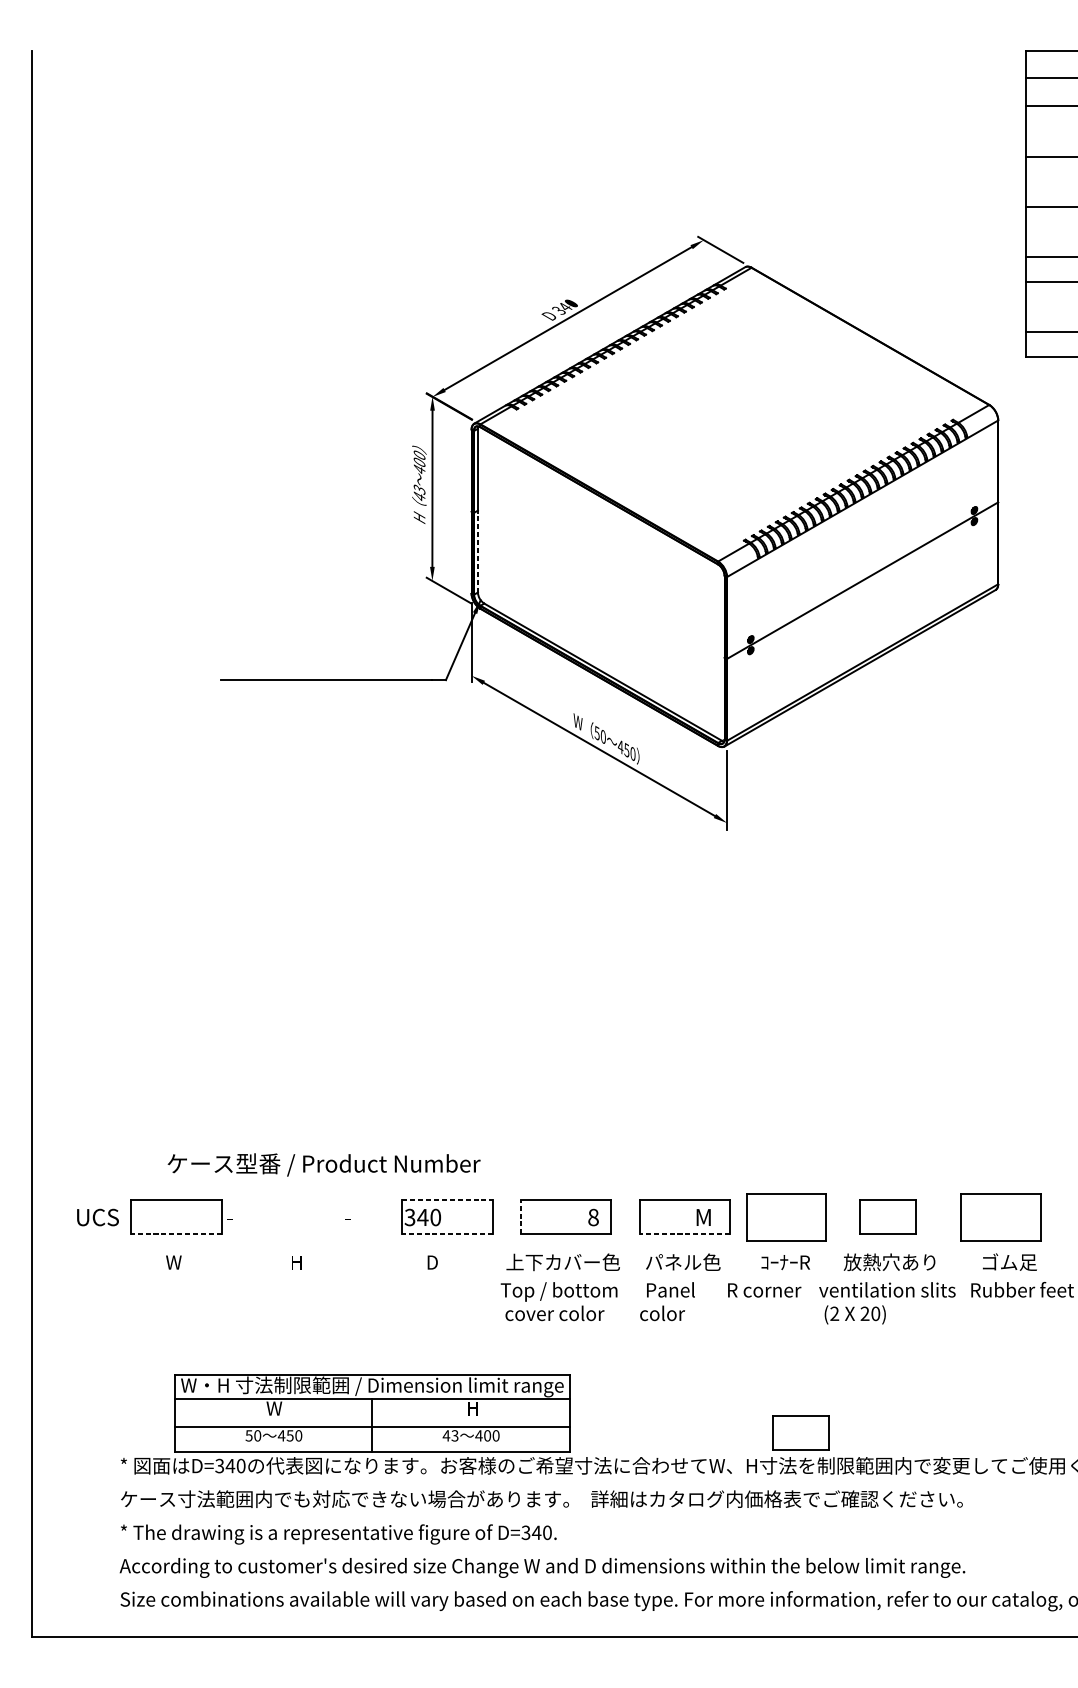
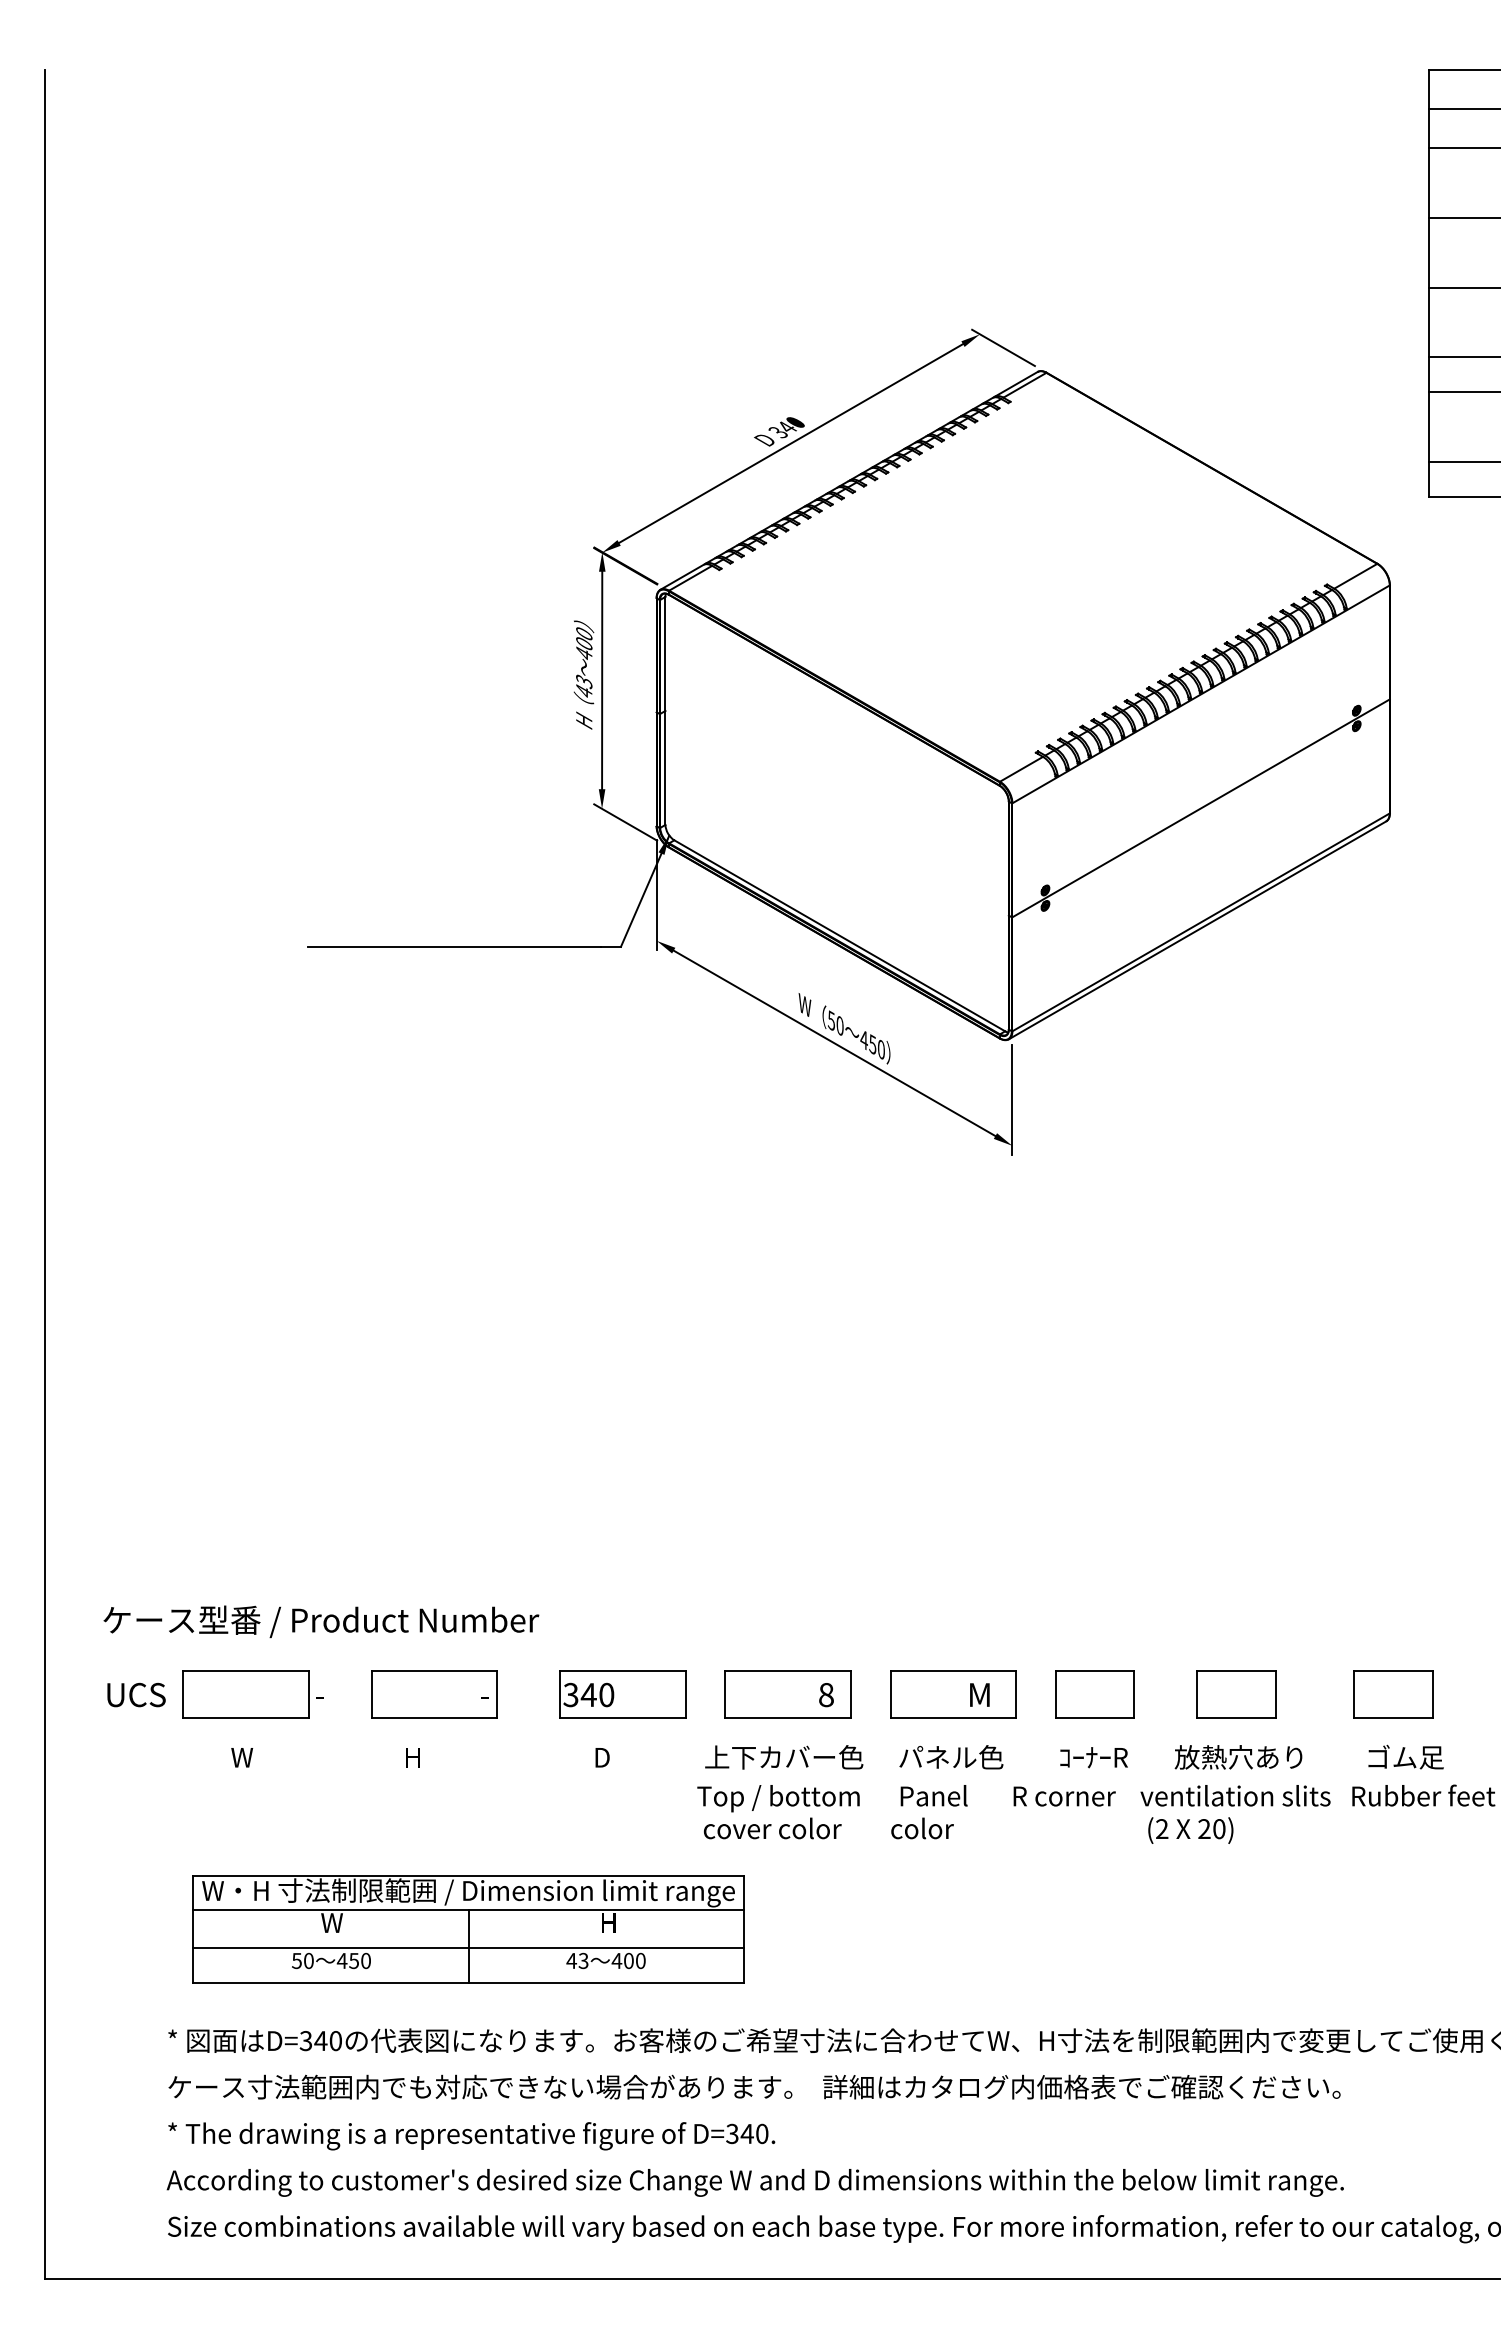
line: (477, 551) -> (665, 767), dashed -> solid
text: (324, 1164) -> (321, 1621), moved
line: (447, 1200) -> (623, 1671), dashed -> solid
part: (312, 1217) -> (434, 1694), added
line: (521, 1217) -> (725, 1694), dashed -> solid
part: (786, 1217) -> (1094, 1694), size x0.71
part: (1000, 1217) -> (1393, 1694), size x0.71
line: (176, 1234) -> (245, 1718), dashed -> solid
line: (447, 1234) -> (623, 1718), dashed -> solid
line: (684, 1234) -> (953, 1718), dashed -> solid
part: (372, 1413) -> (468, 1929), moved
part: (801, 1432) -> (1115, 1994), removed

